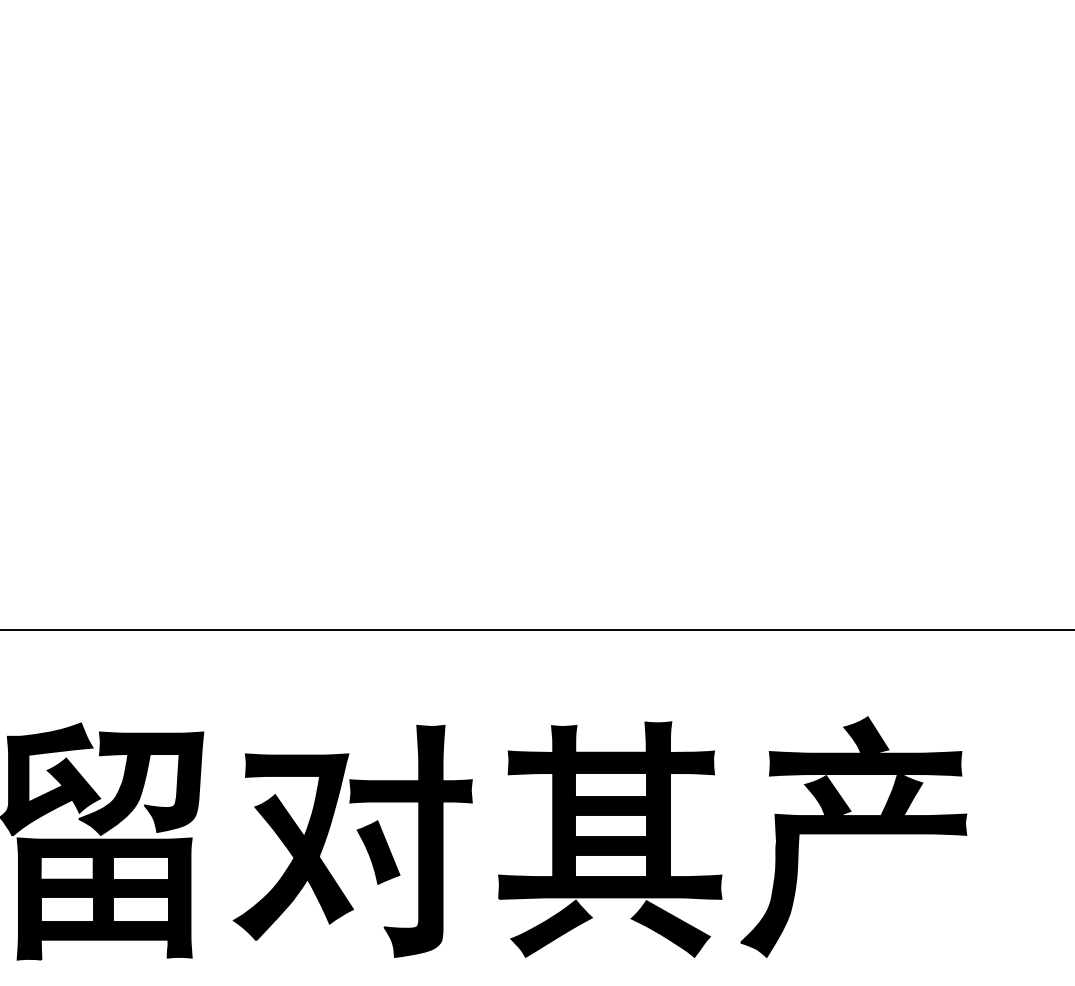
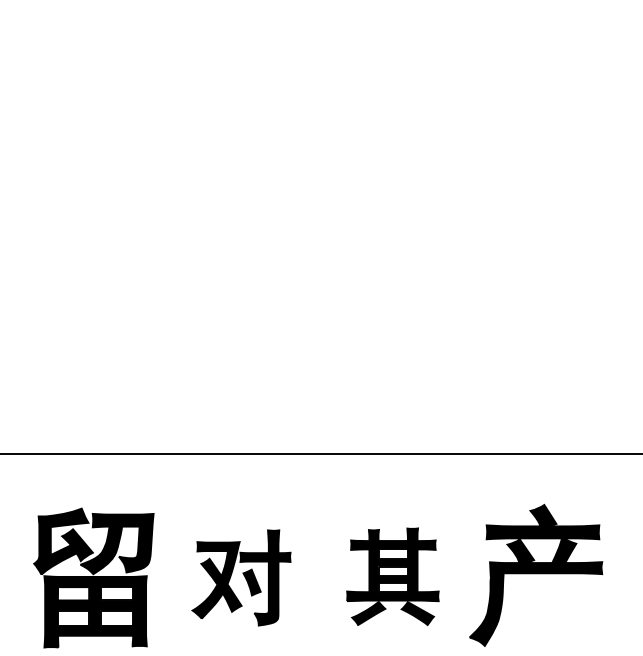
part: (609, 838) -> (392, 576), size x0.7
part: (352, 840) -> (241, 577), size x0.7

